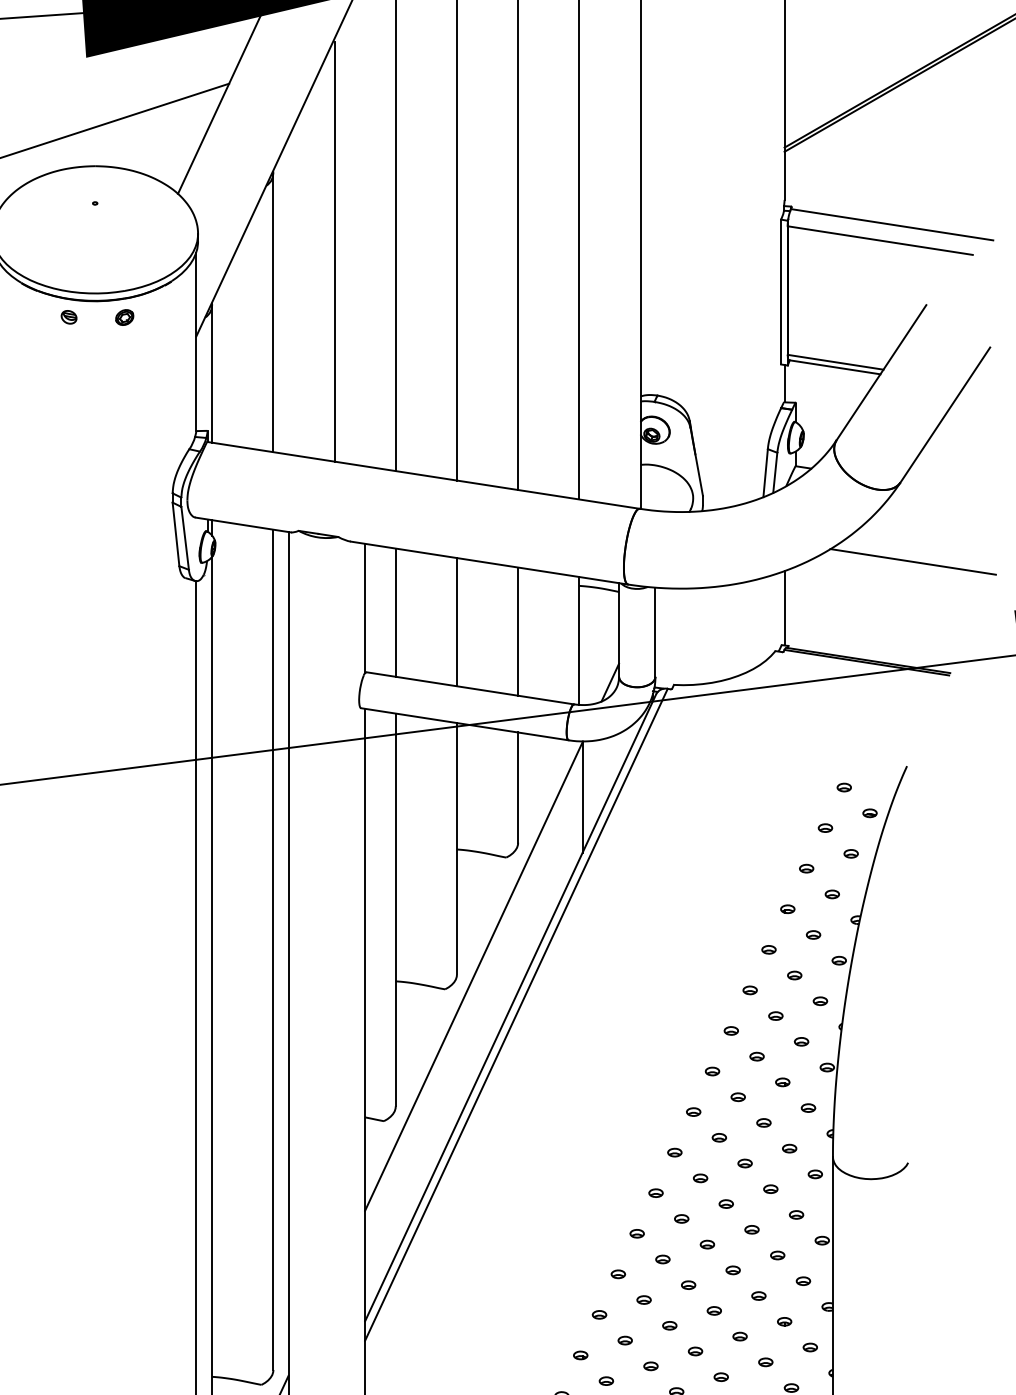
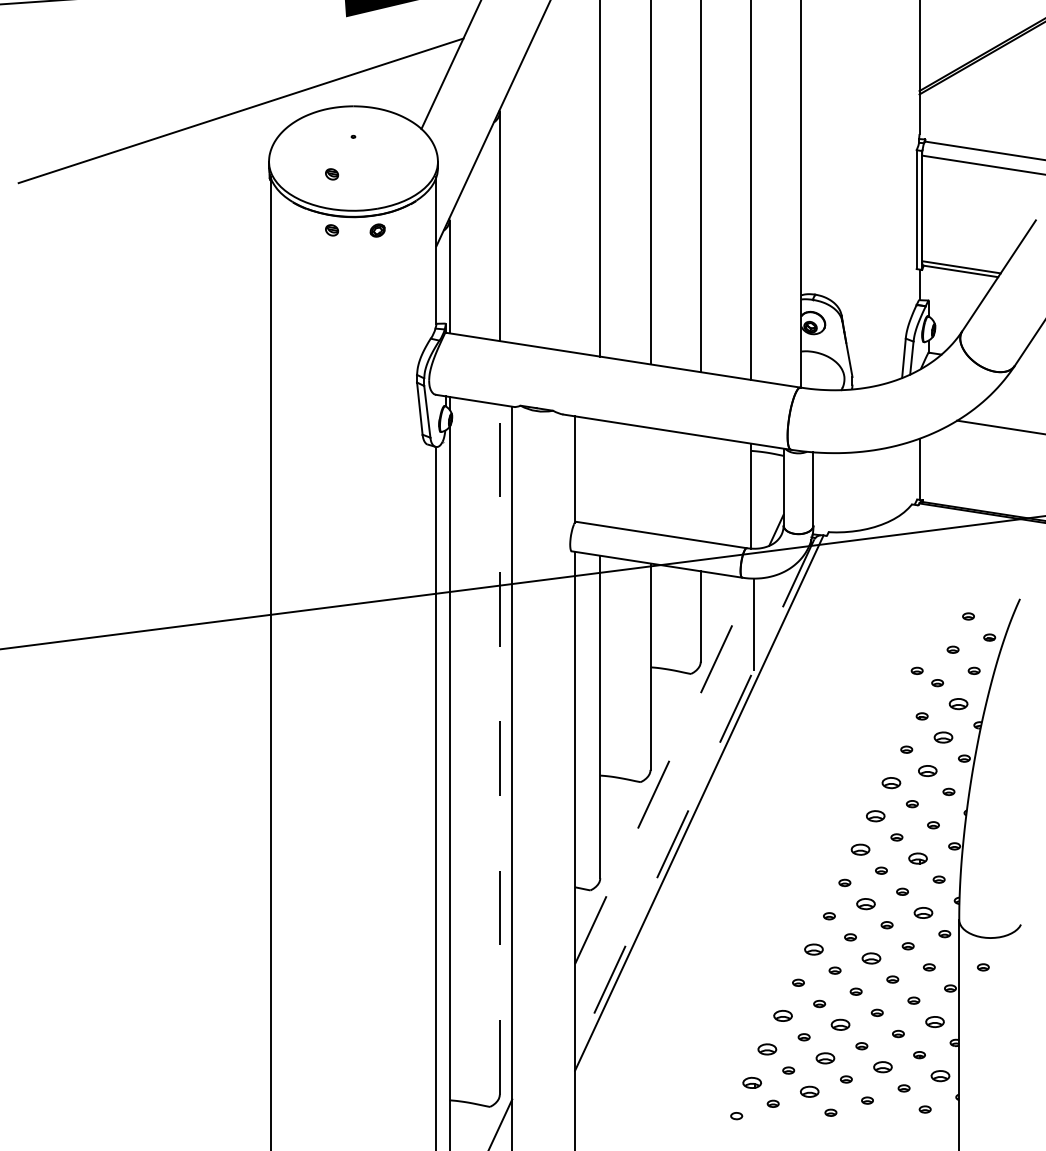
part: (68, 249) -> (331, 174), added
line: (335, 251) -> (550, 176), removed
line: (396, 612) -> (600, 472), removed
line: (456, 621) -> (650, 480), removed
line: (517, 631) -> (700, 488), removed
part: (780, 853) -> (916, 670), added
part: (832, 894) -> (958, 704), size x1.6
part: (812, 934) -> (942, 737), size x1.6
line: (273, 949) -> (499, 749), solid -> dashed
line: (473, 975) -> (664, 770), solid -> dashed
part: (794, 975) -> (927, 770), size x1.6
part: (749, 989) -> (890, 782), size x1.6
line: (510, 1008) -> (694, 797), solid -> dashed
part: (730, 1031) -> (875, 816), size x1.6
part: (711, 1071) -> (859, 849), size x1.6
part: (782, 1082) -> (917, 858), size x1.6
part: (718, 1137) -> (865, 903), size x1.6
part: (789, 1148) -> (923, 912), size x1.6
part: (655, 1193) -> (813, 949), size x1.6
part: (726, 1204) -> (871, 958), size x1.6
part: (861, 1215) -> (982, 967), added
part: (617, 1274) -> (782, 1016), size x1.6
part: (802, 1280) -> (934, 1021), size x1.6
part: (688, 1285) -> (840, 1025), size x1.6
part: (599, 1314) -> (767, 1049), size x1.6
part: (668, 1325) -> (824, 1058), size x1.6
part: (739, 1336) -> (882, 1067), size x1.6
part: (810, 1347) -> (940, 1076), size x1.6
part: (579, 1355) -> (751, 1082), size x1.6
part: (650, 1366) -> (809, 1091), size x1.6

